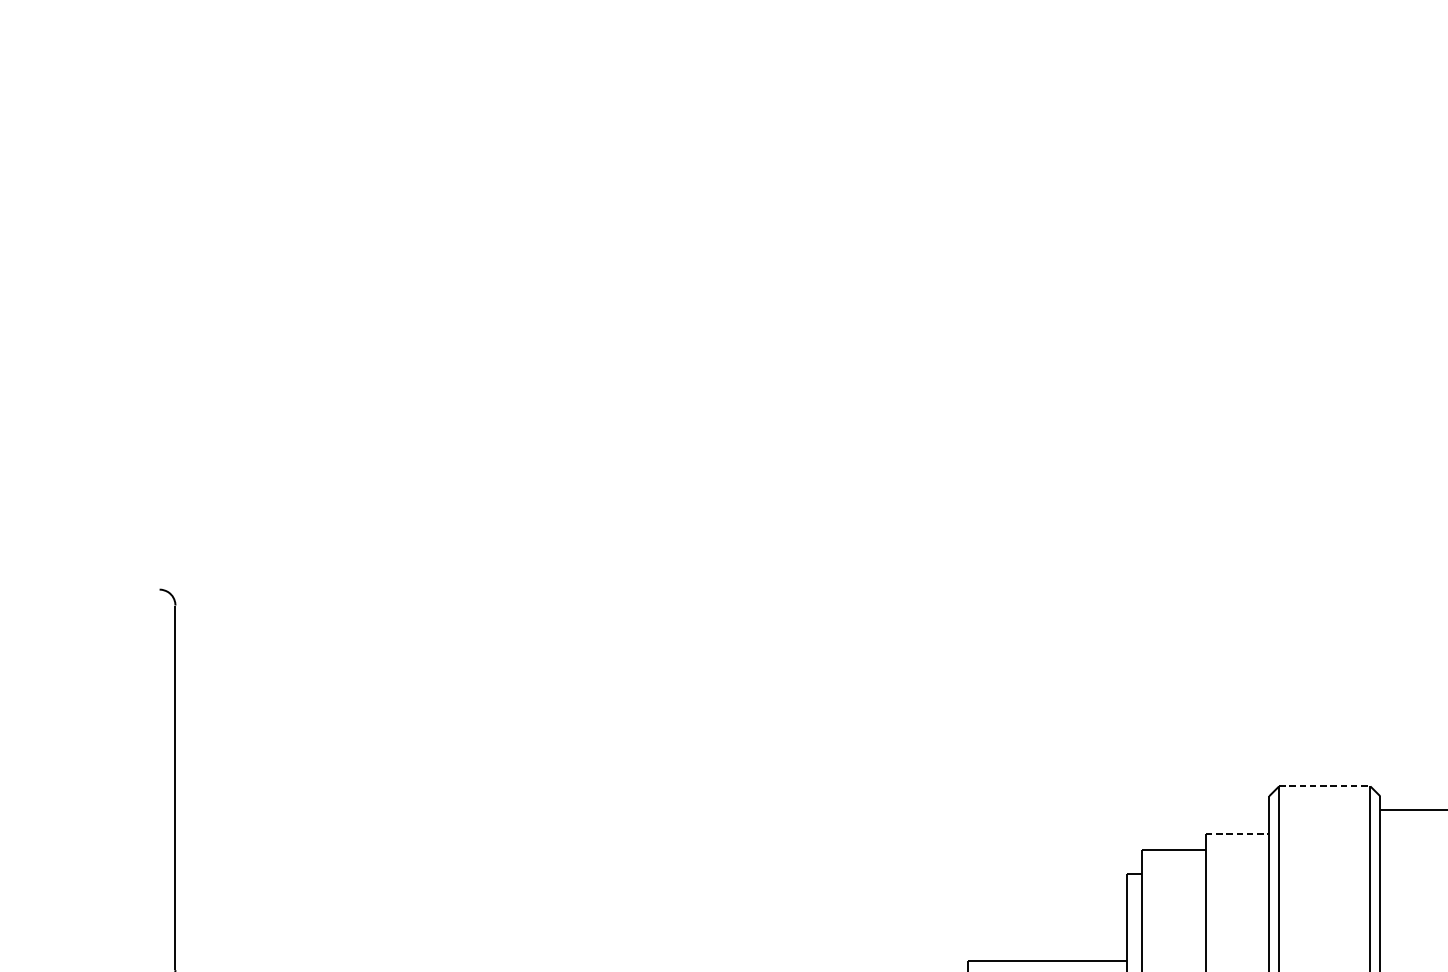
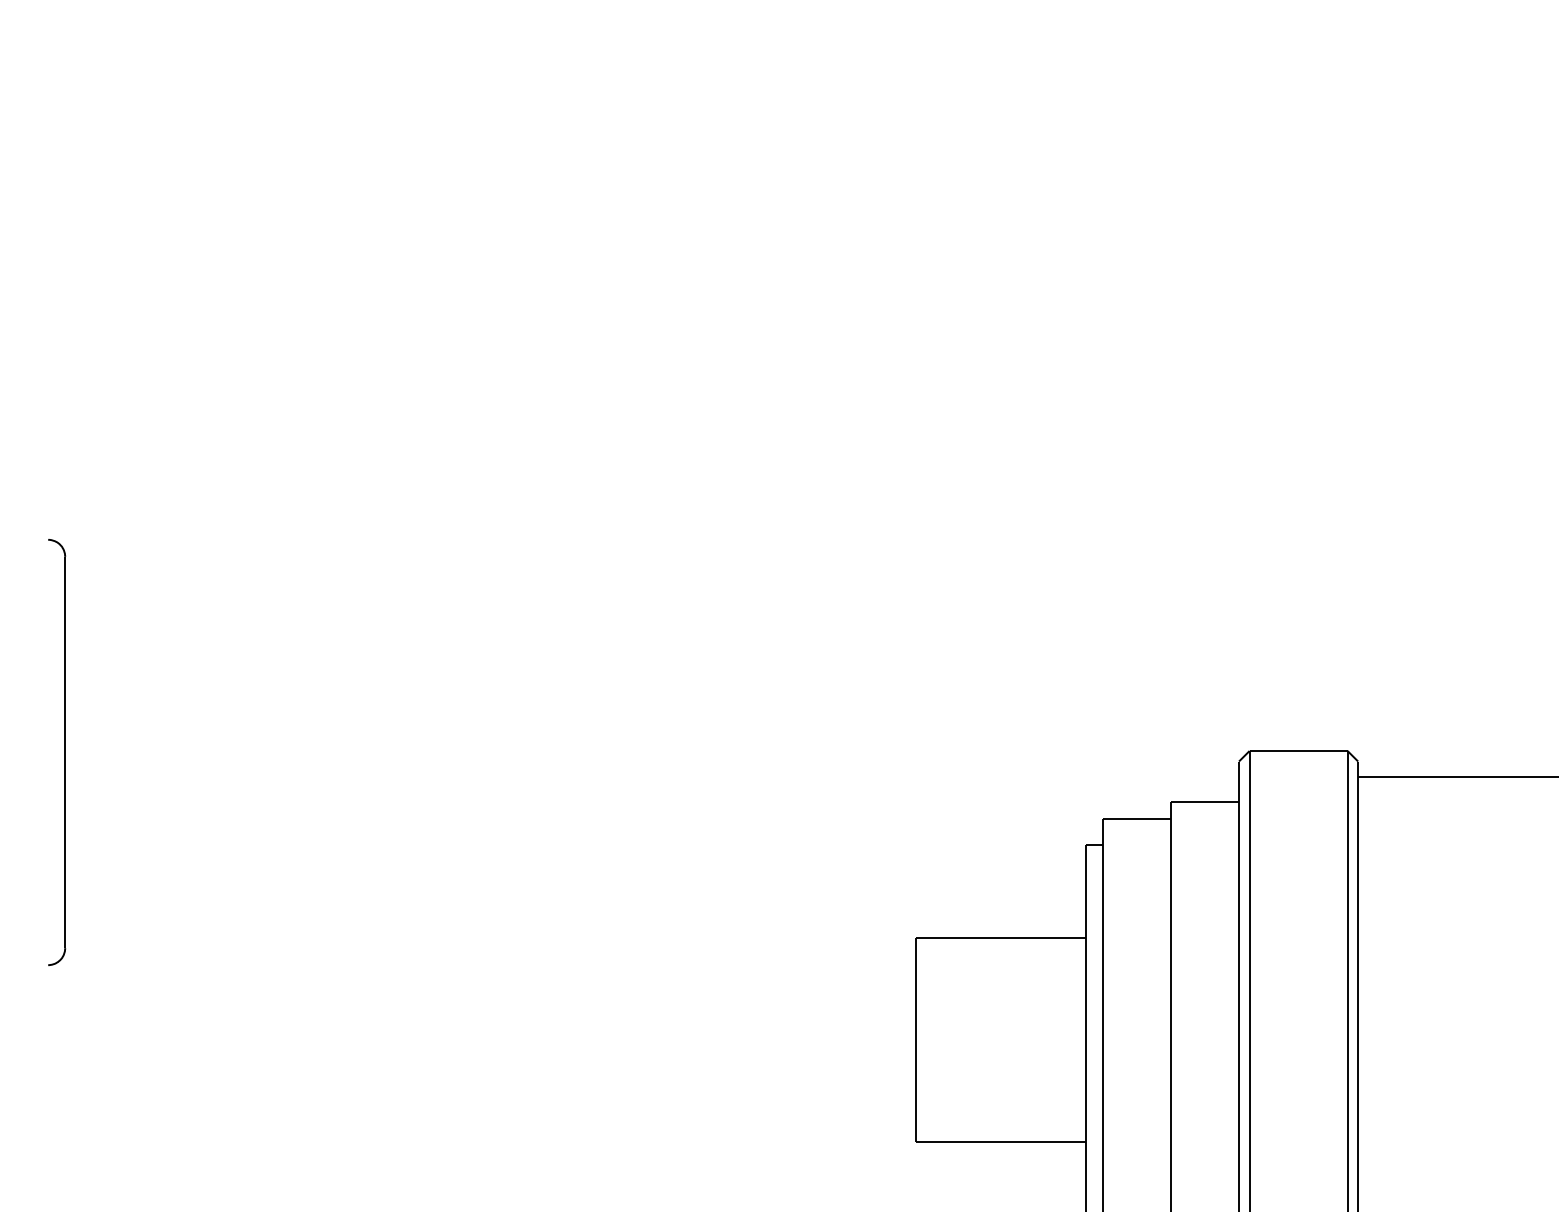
line: (1324, 785) -> (1298, 750), dashed -> solid
line: (1237, 834) -> (1205, 802), dashed -> solid

